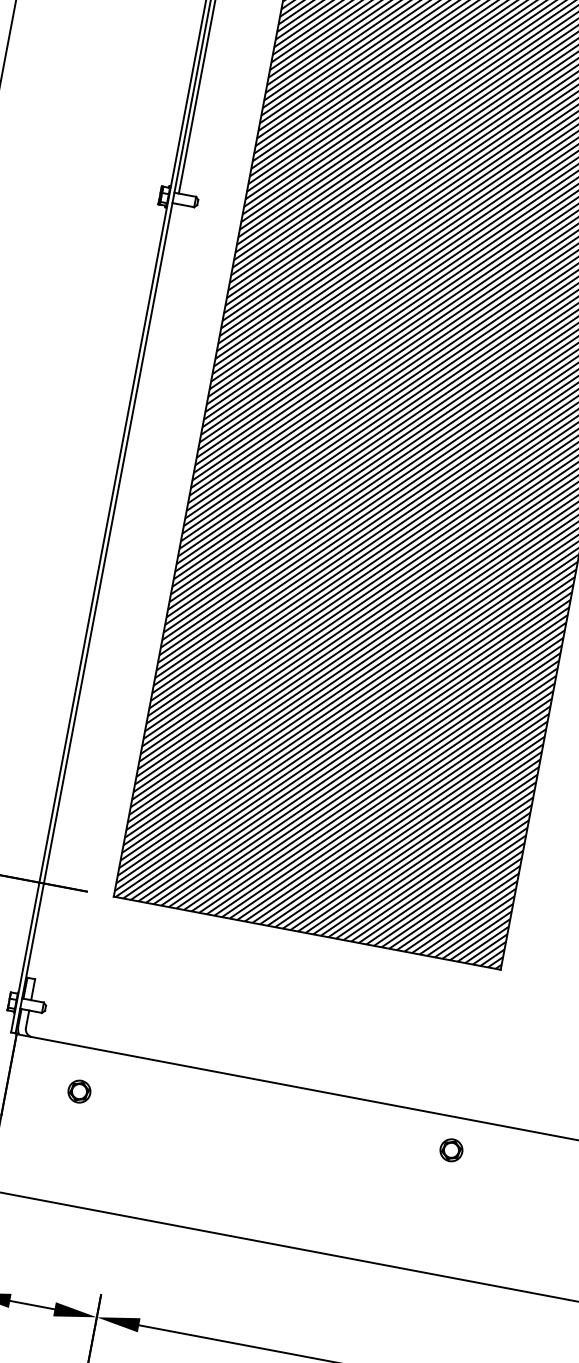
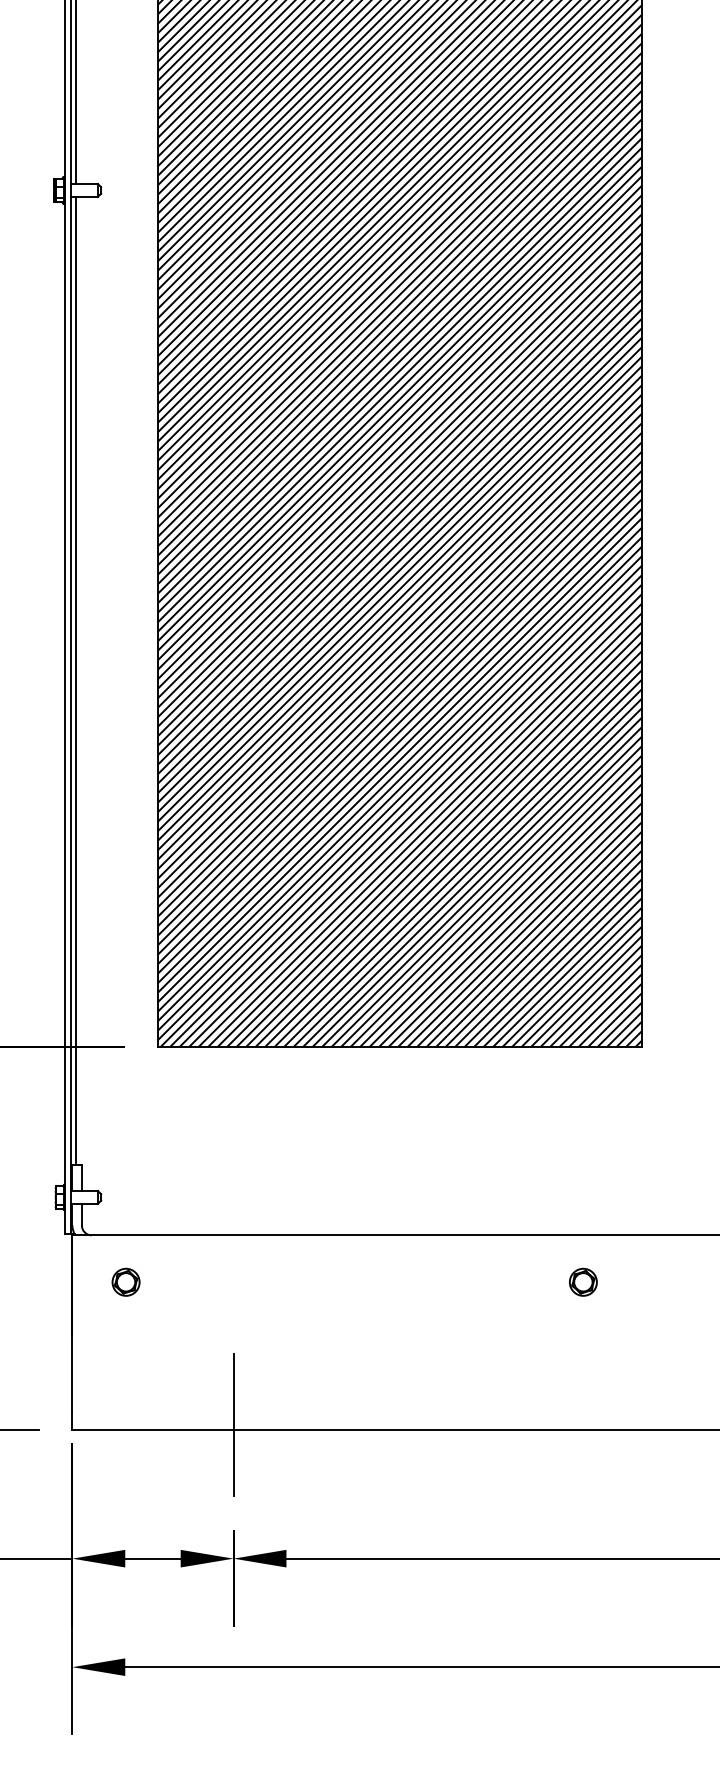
line: (103, 590) -> (76, 680), added
part: (79, 1090) -> (125, 1281), moved
part: (451, 1149) -> (583, 1281), moved
line: (116, 1210) -> (233, 1425), added

